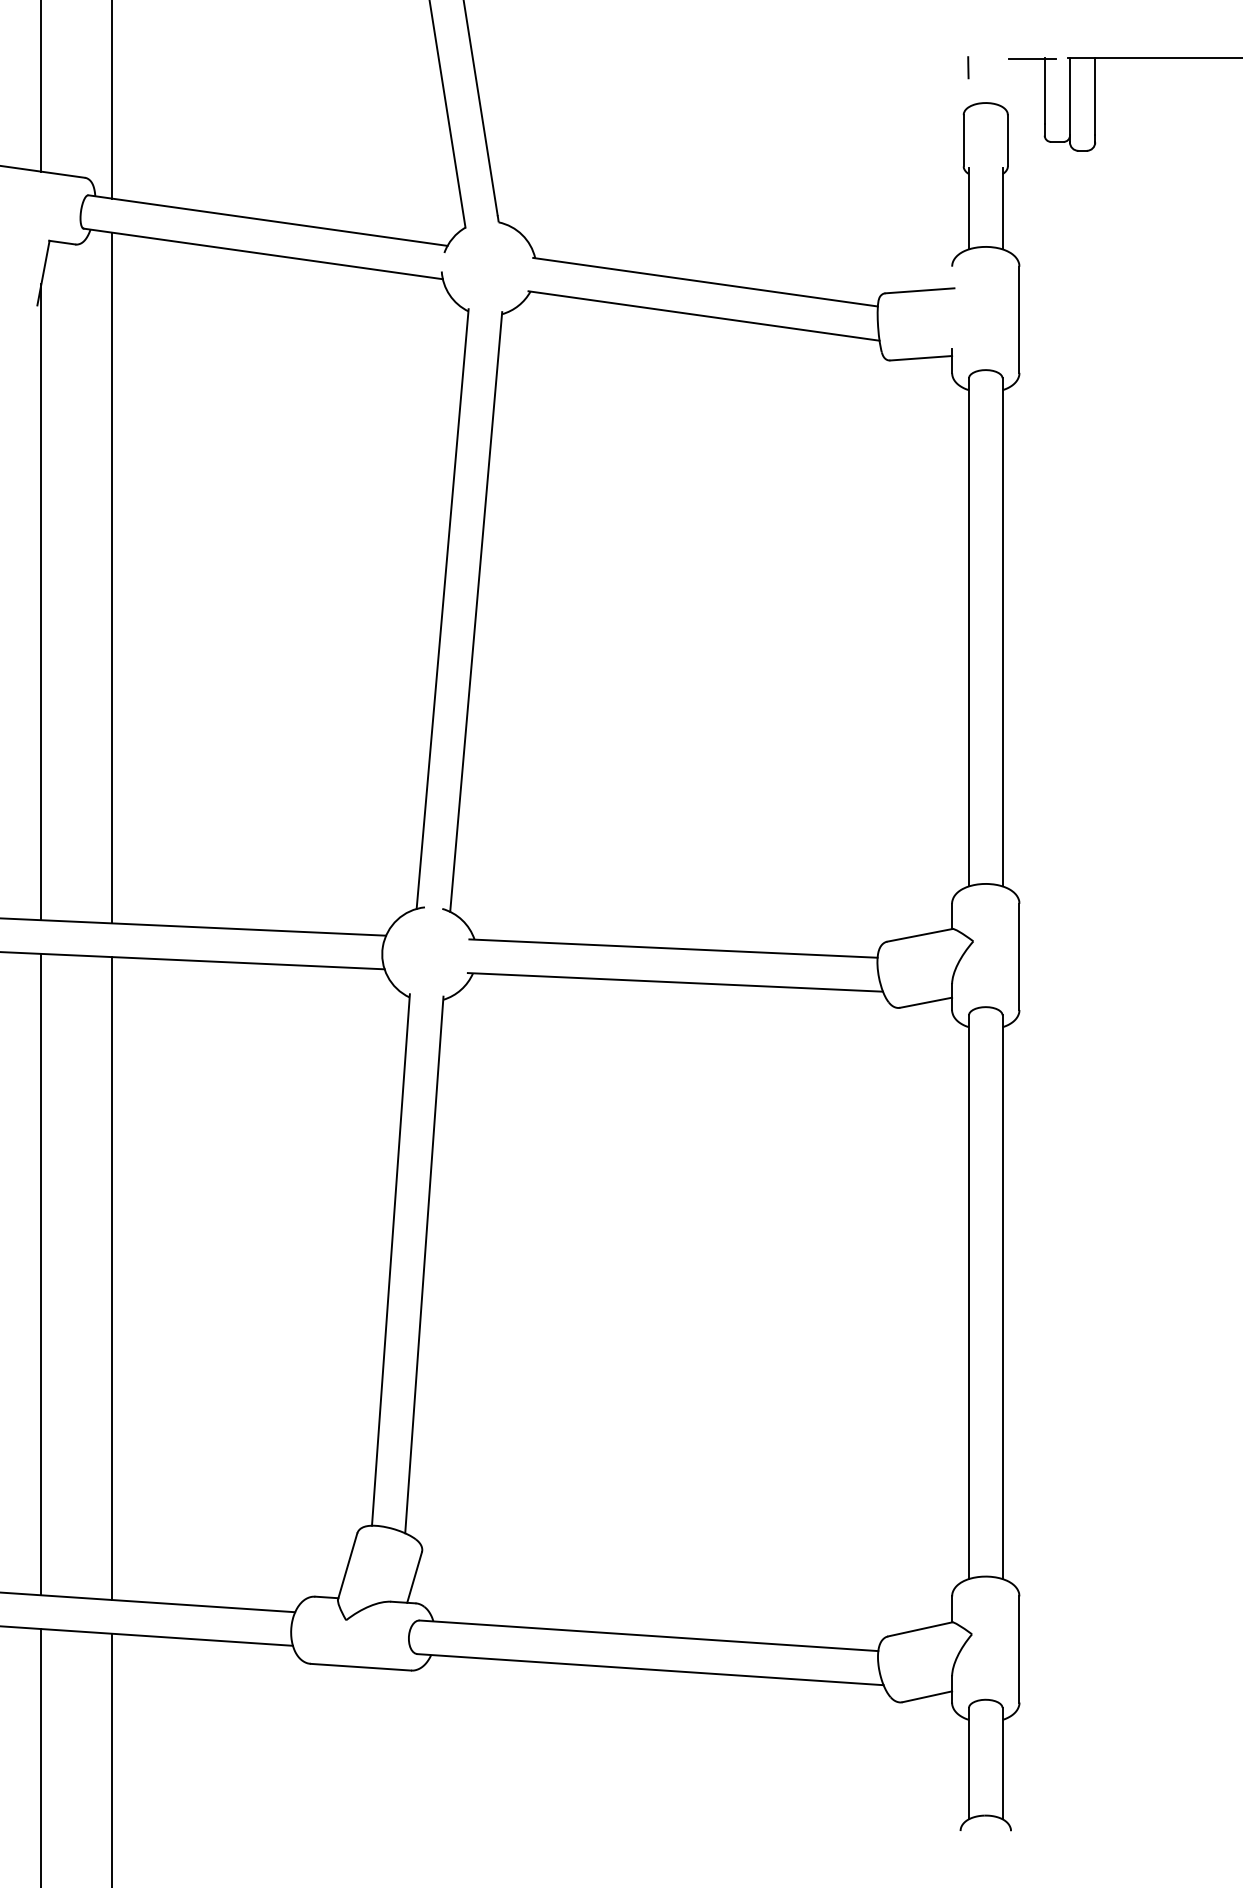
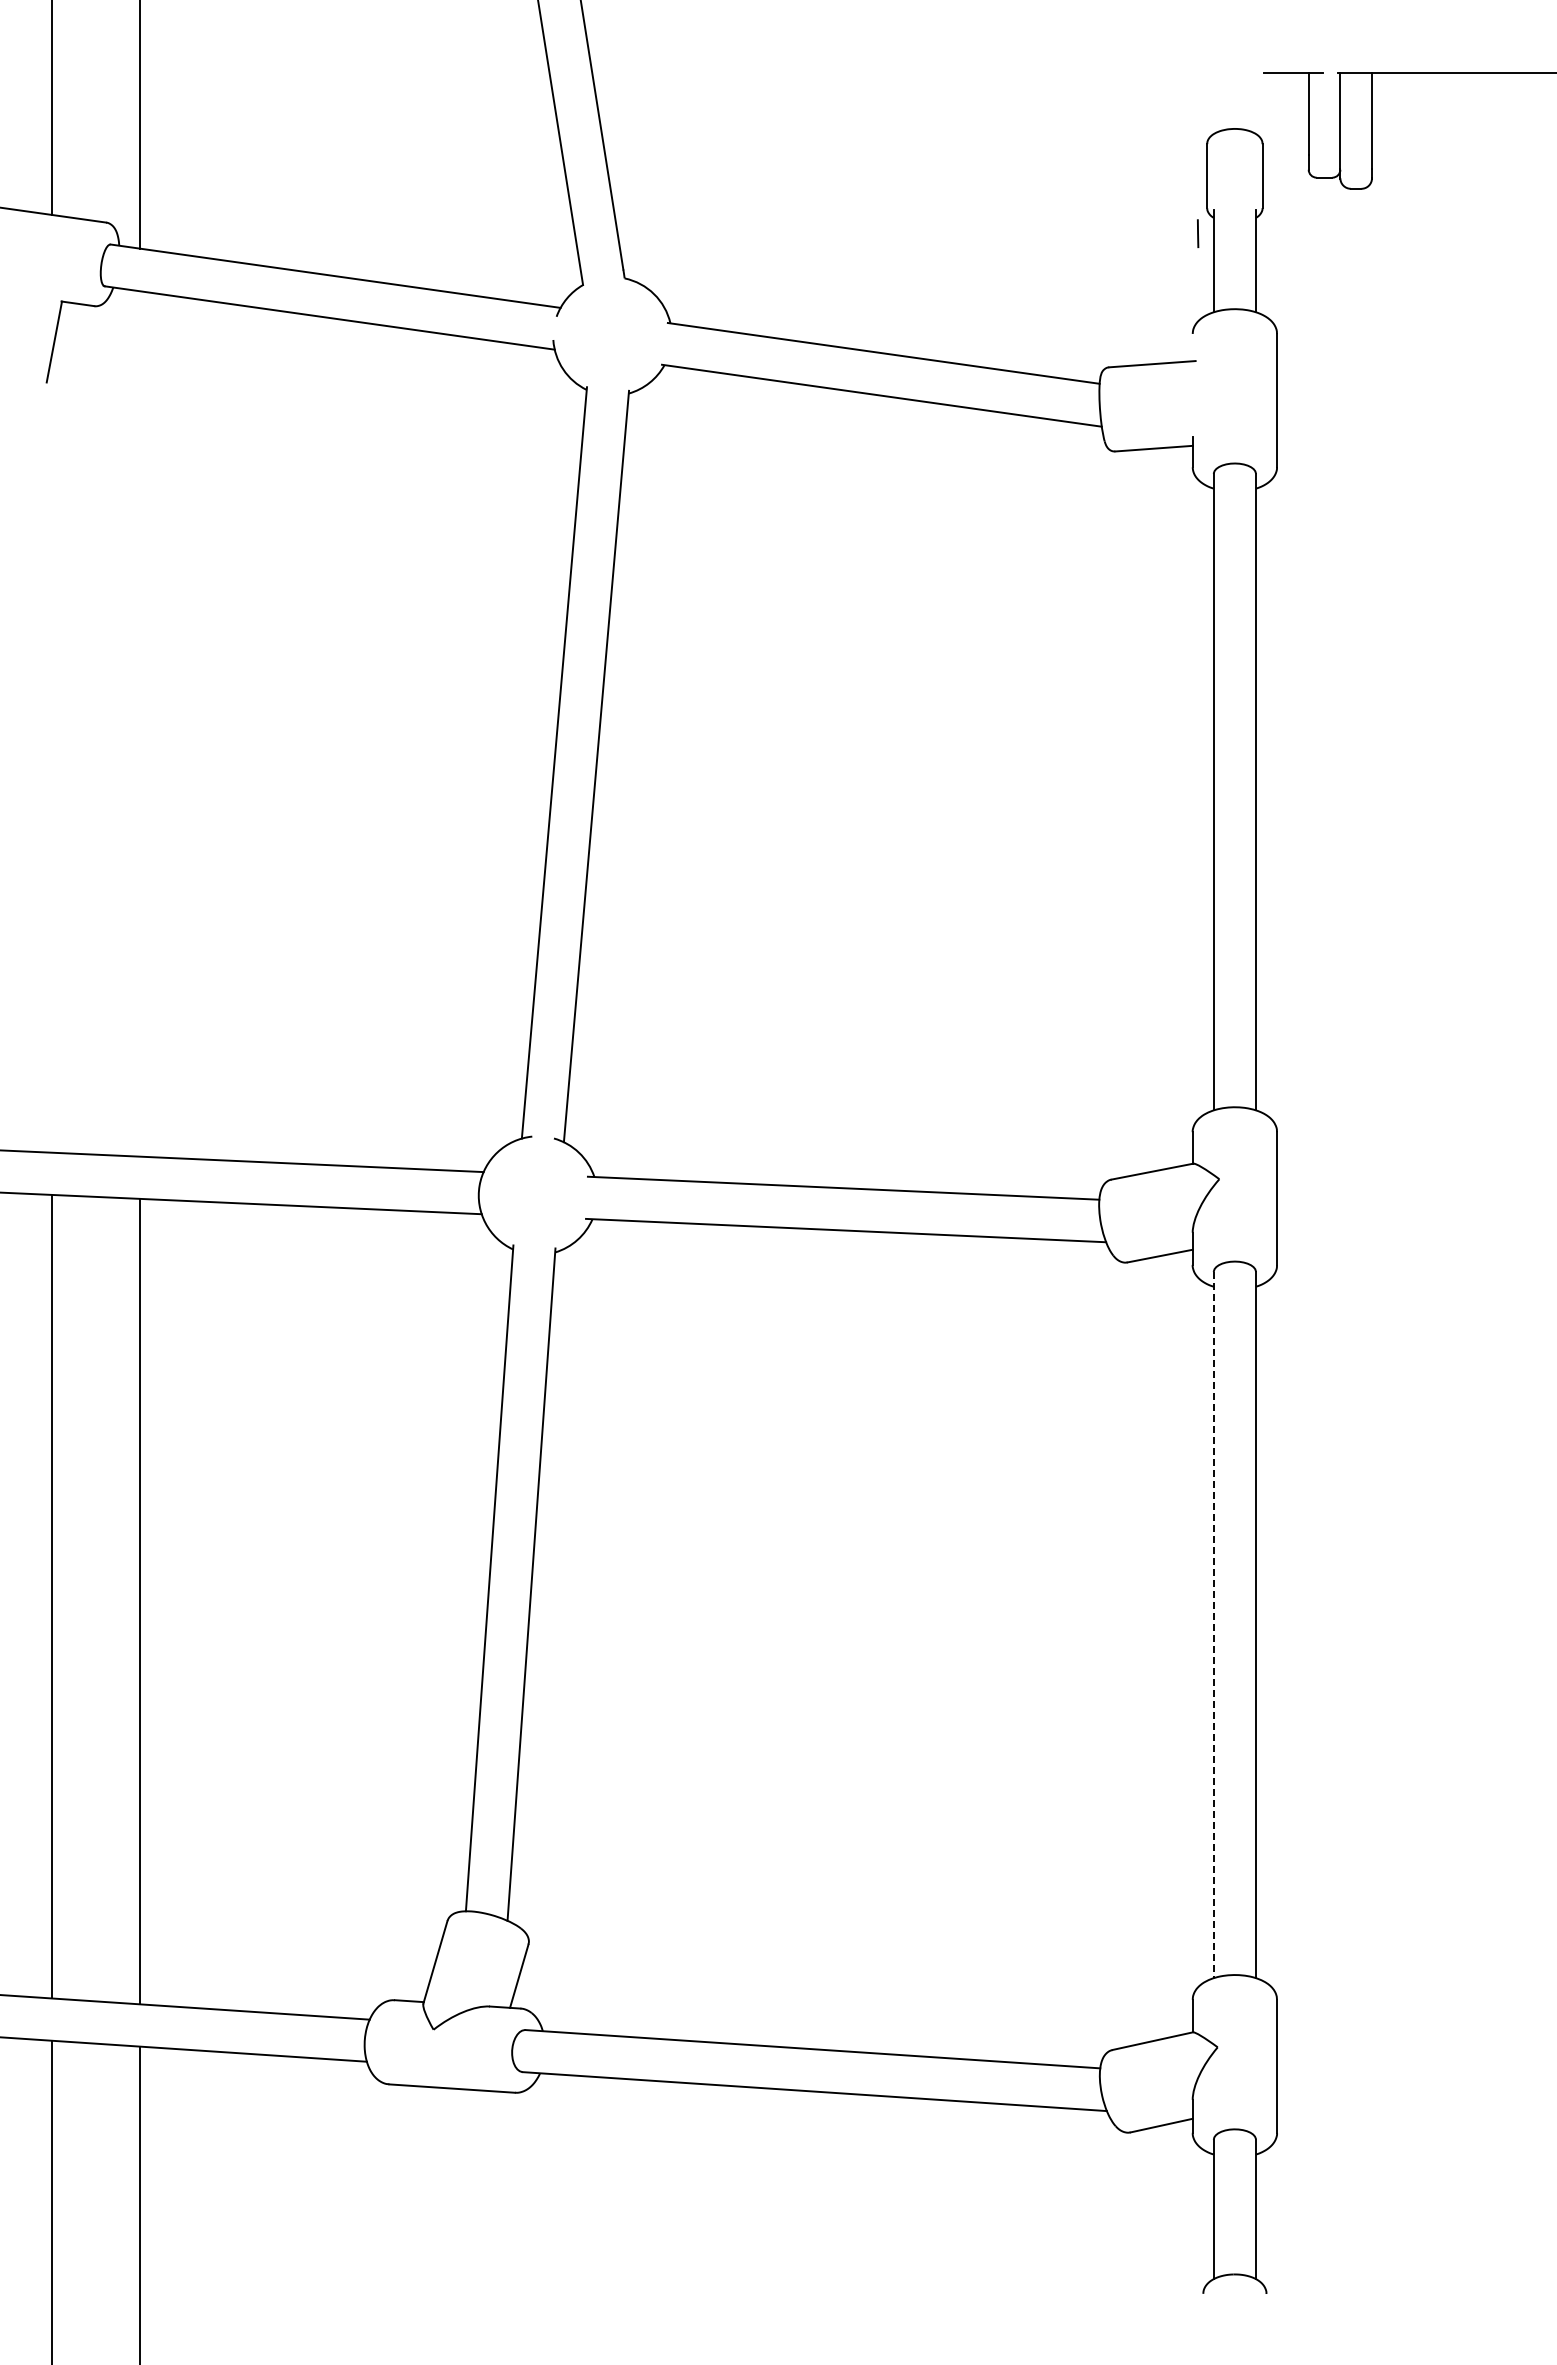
line: (968, 67) -> (1198, 233), moved
line: (111, 577) -> (139, 723), removed
line: (41, 601) -> (51, 753), removed
line: (968, 1297) -> (1213, 1625), solid -> dashed

